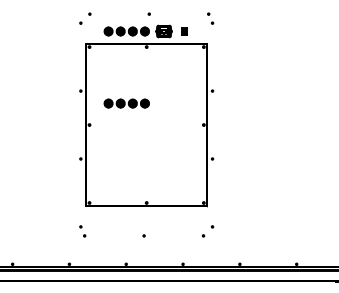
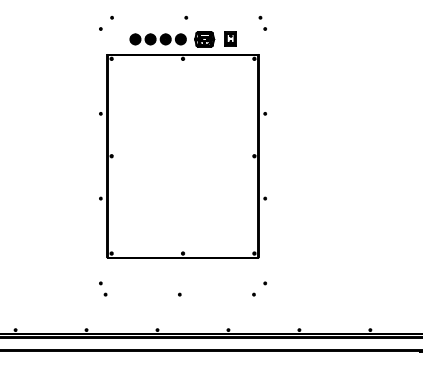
part: (184, 30) -> (230, 38), size x1.67
part: (126, 103) -> (157, 129), removed

